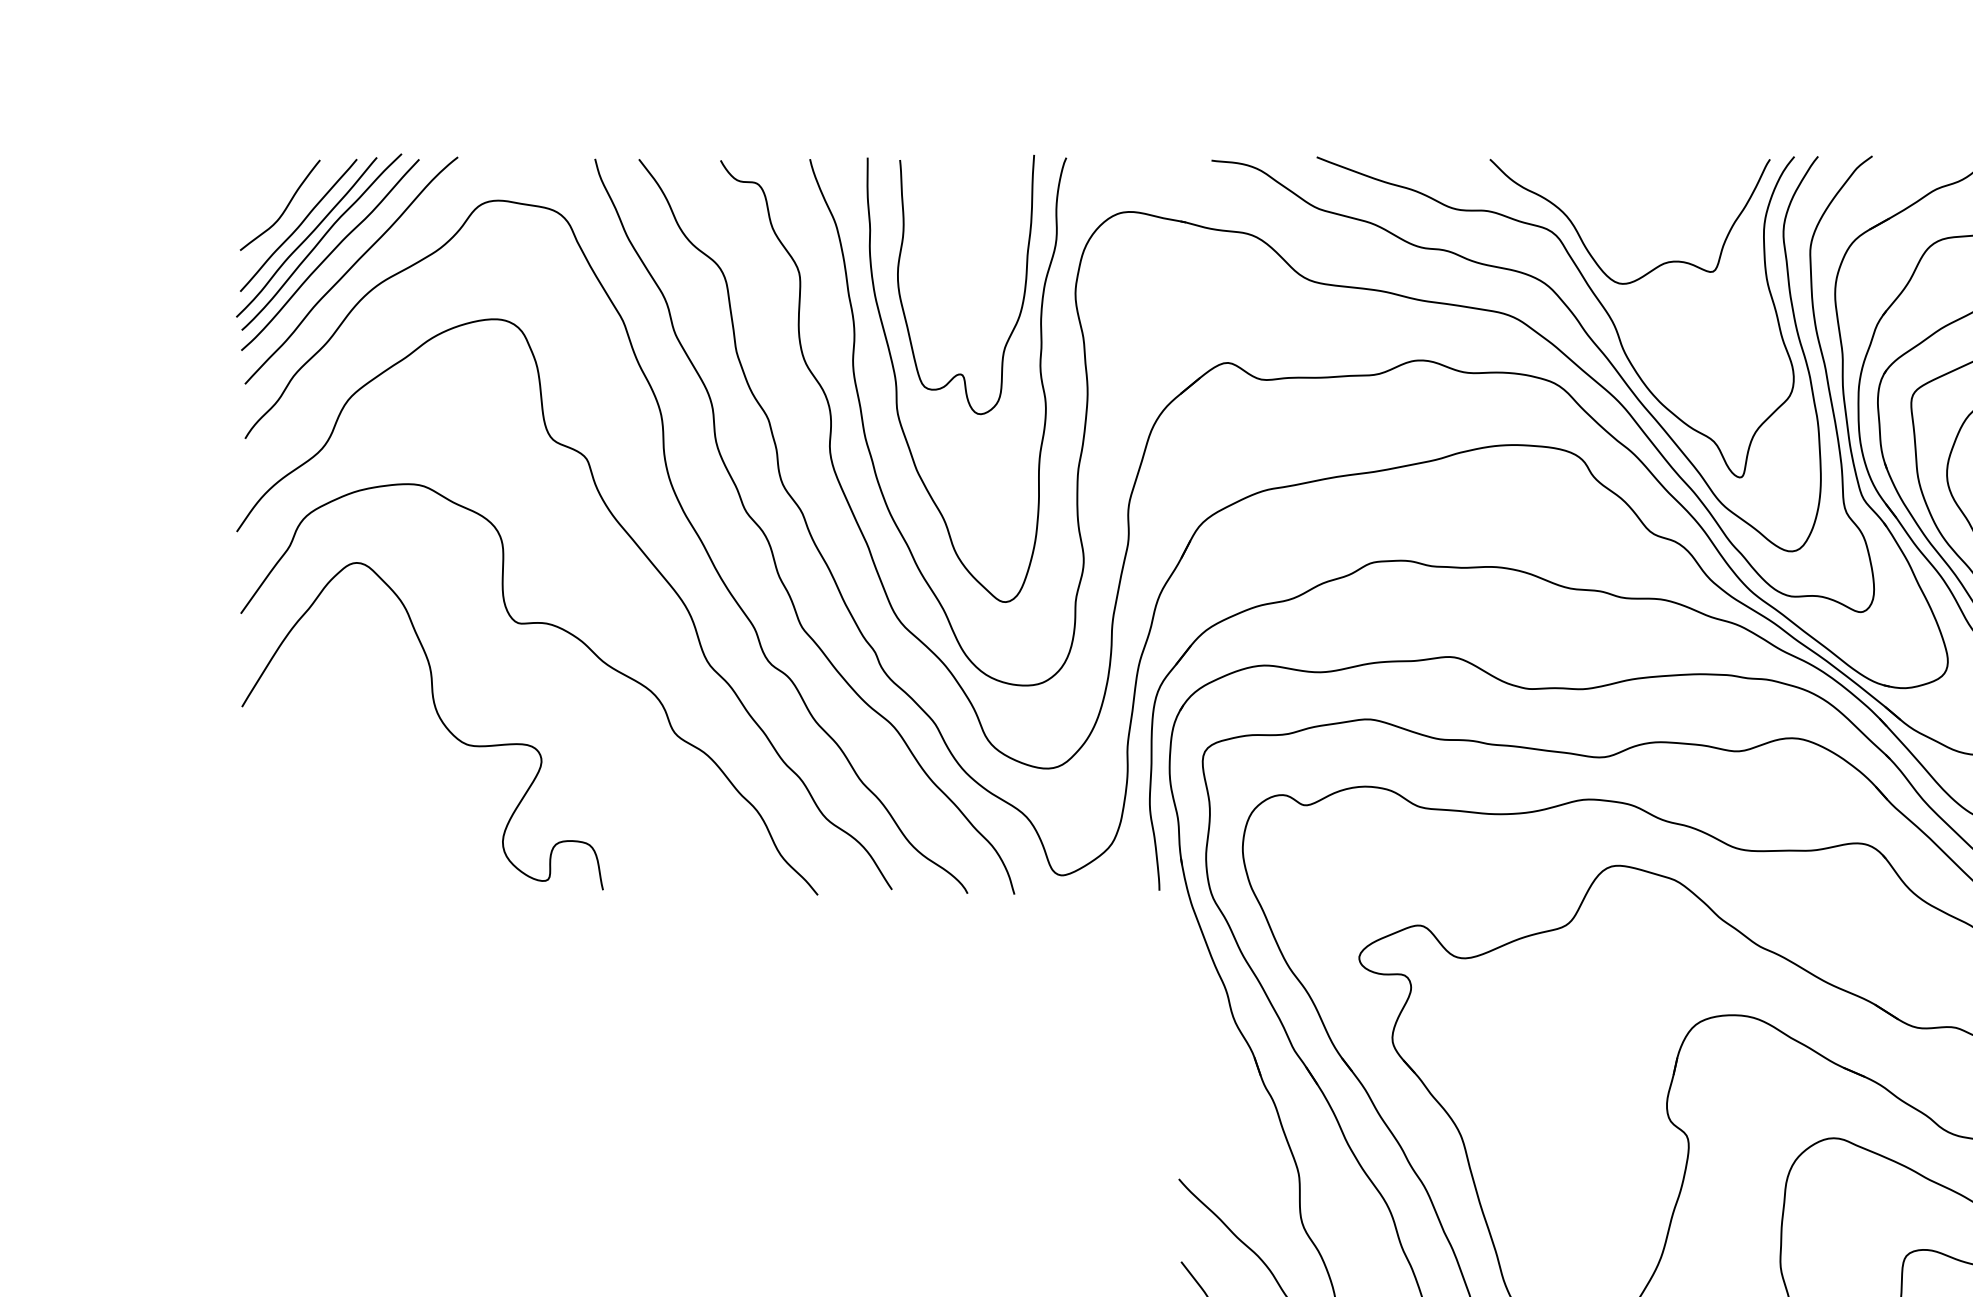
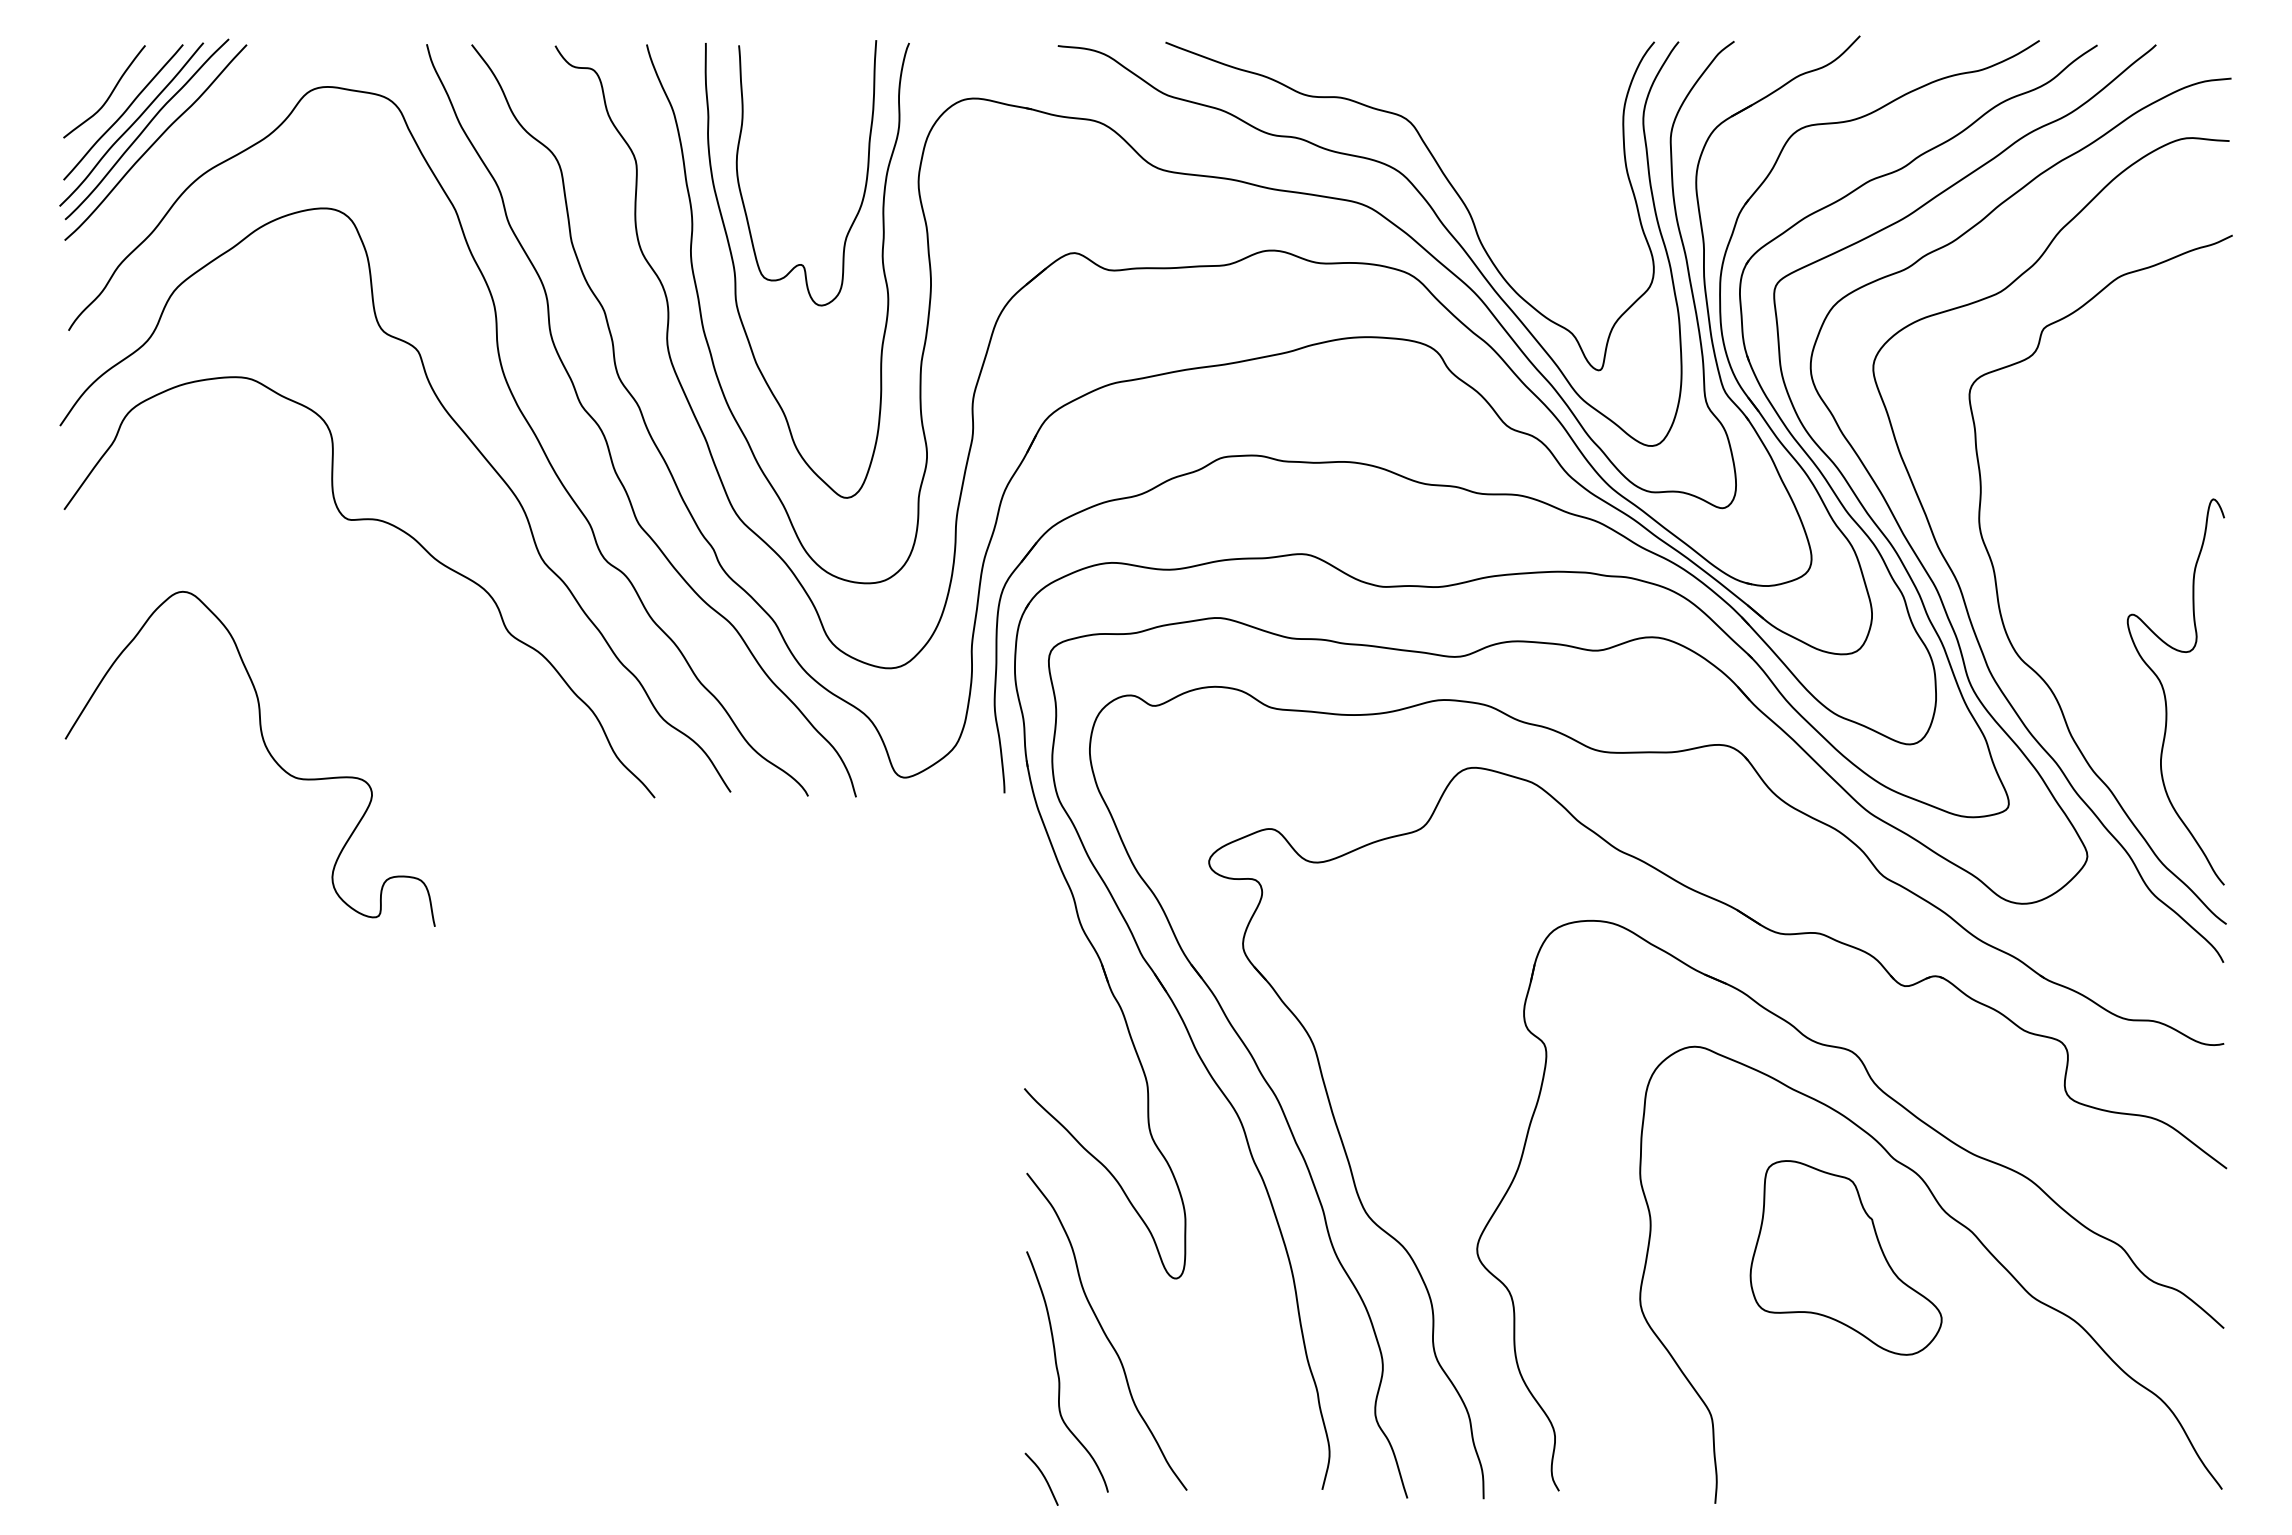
curve: (1586, 246) -> (1441, 133), removed
curve: (350, 269) -> (176, 157), removed
curve: (438, 716) -> (266, 749), moved

